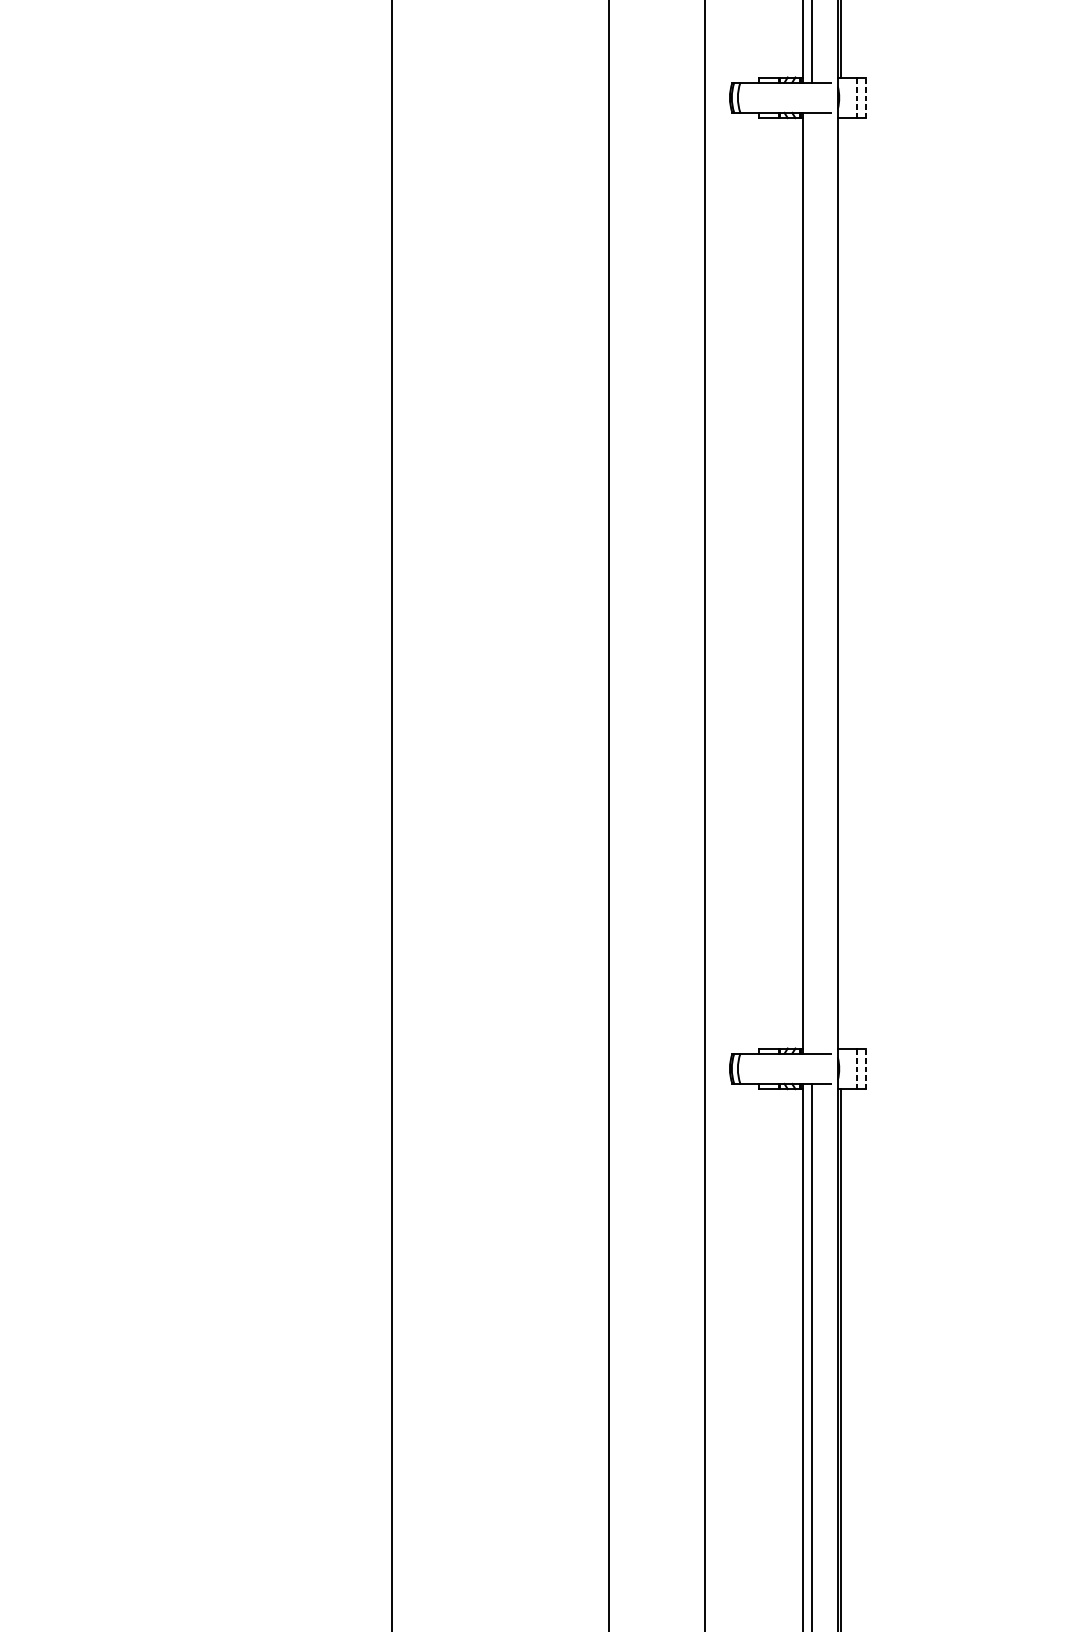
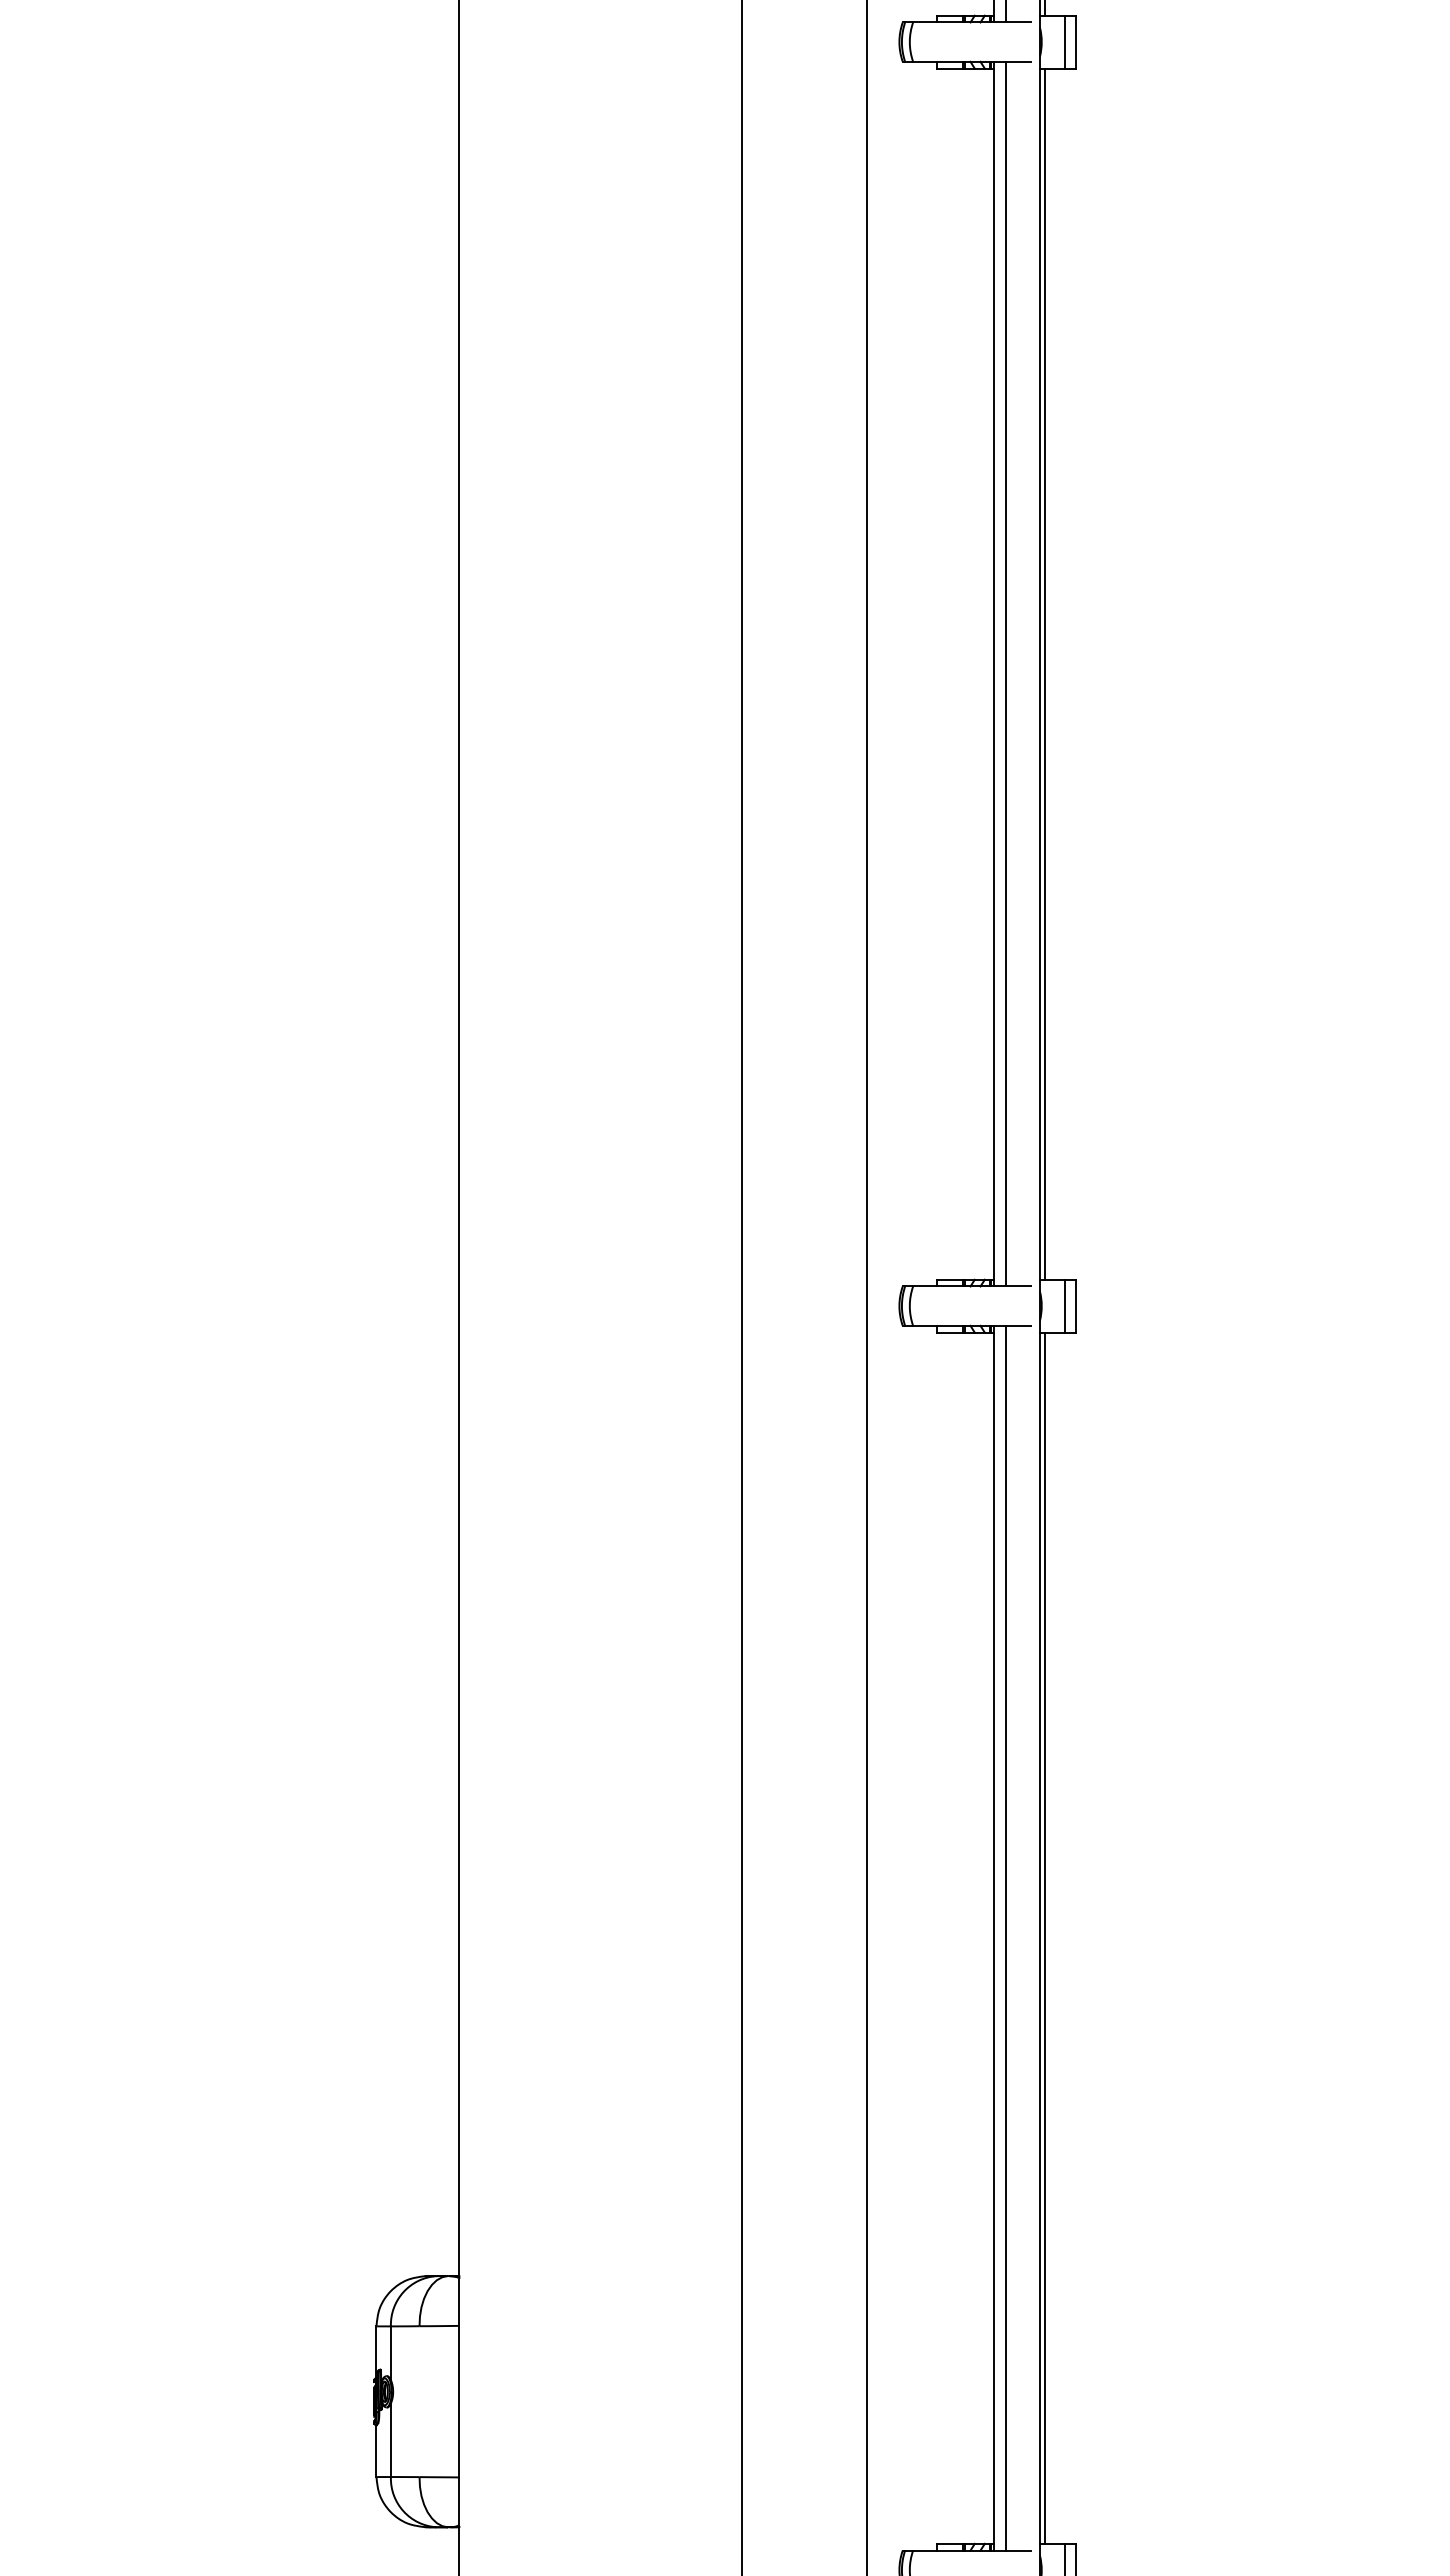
line: (857, 97) -> (1065, 41), dashed -> solid
line: (865, 97) -> (1076, 41), dashed -> solid
line: (812, 582) -> (1006, 673), added
line: (841, 582) -> (1044, 673), added
line: (857, 1068) -> (1065, 1305), dashed -> solid
line: (865, 1068) -> (1076, 1305), dashed -> solid

